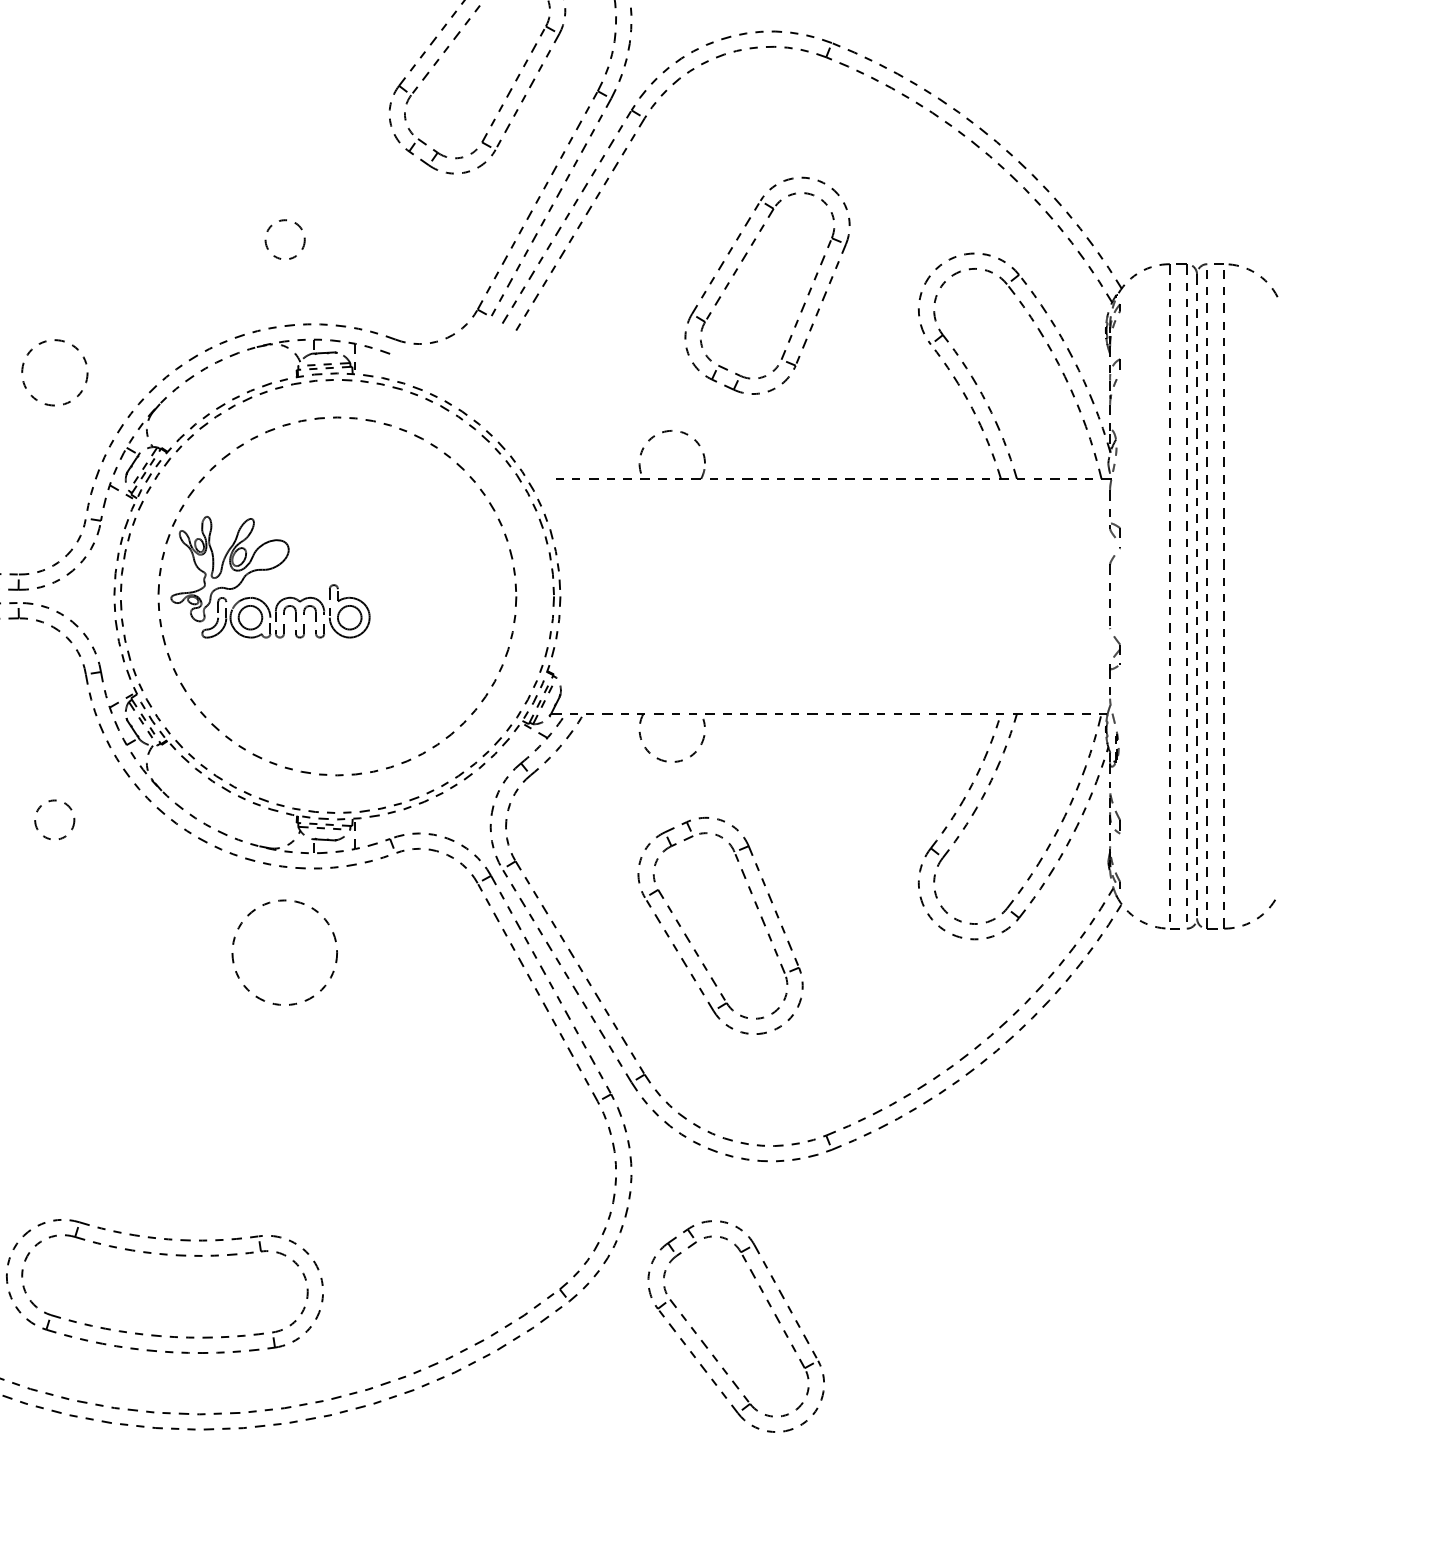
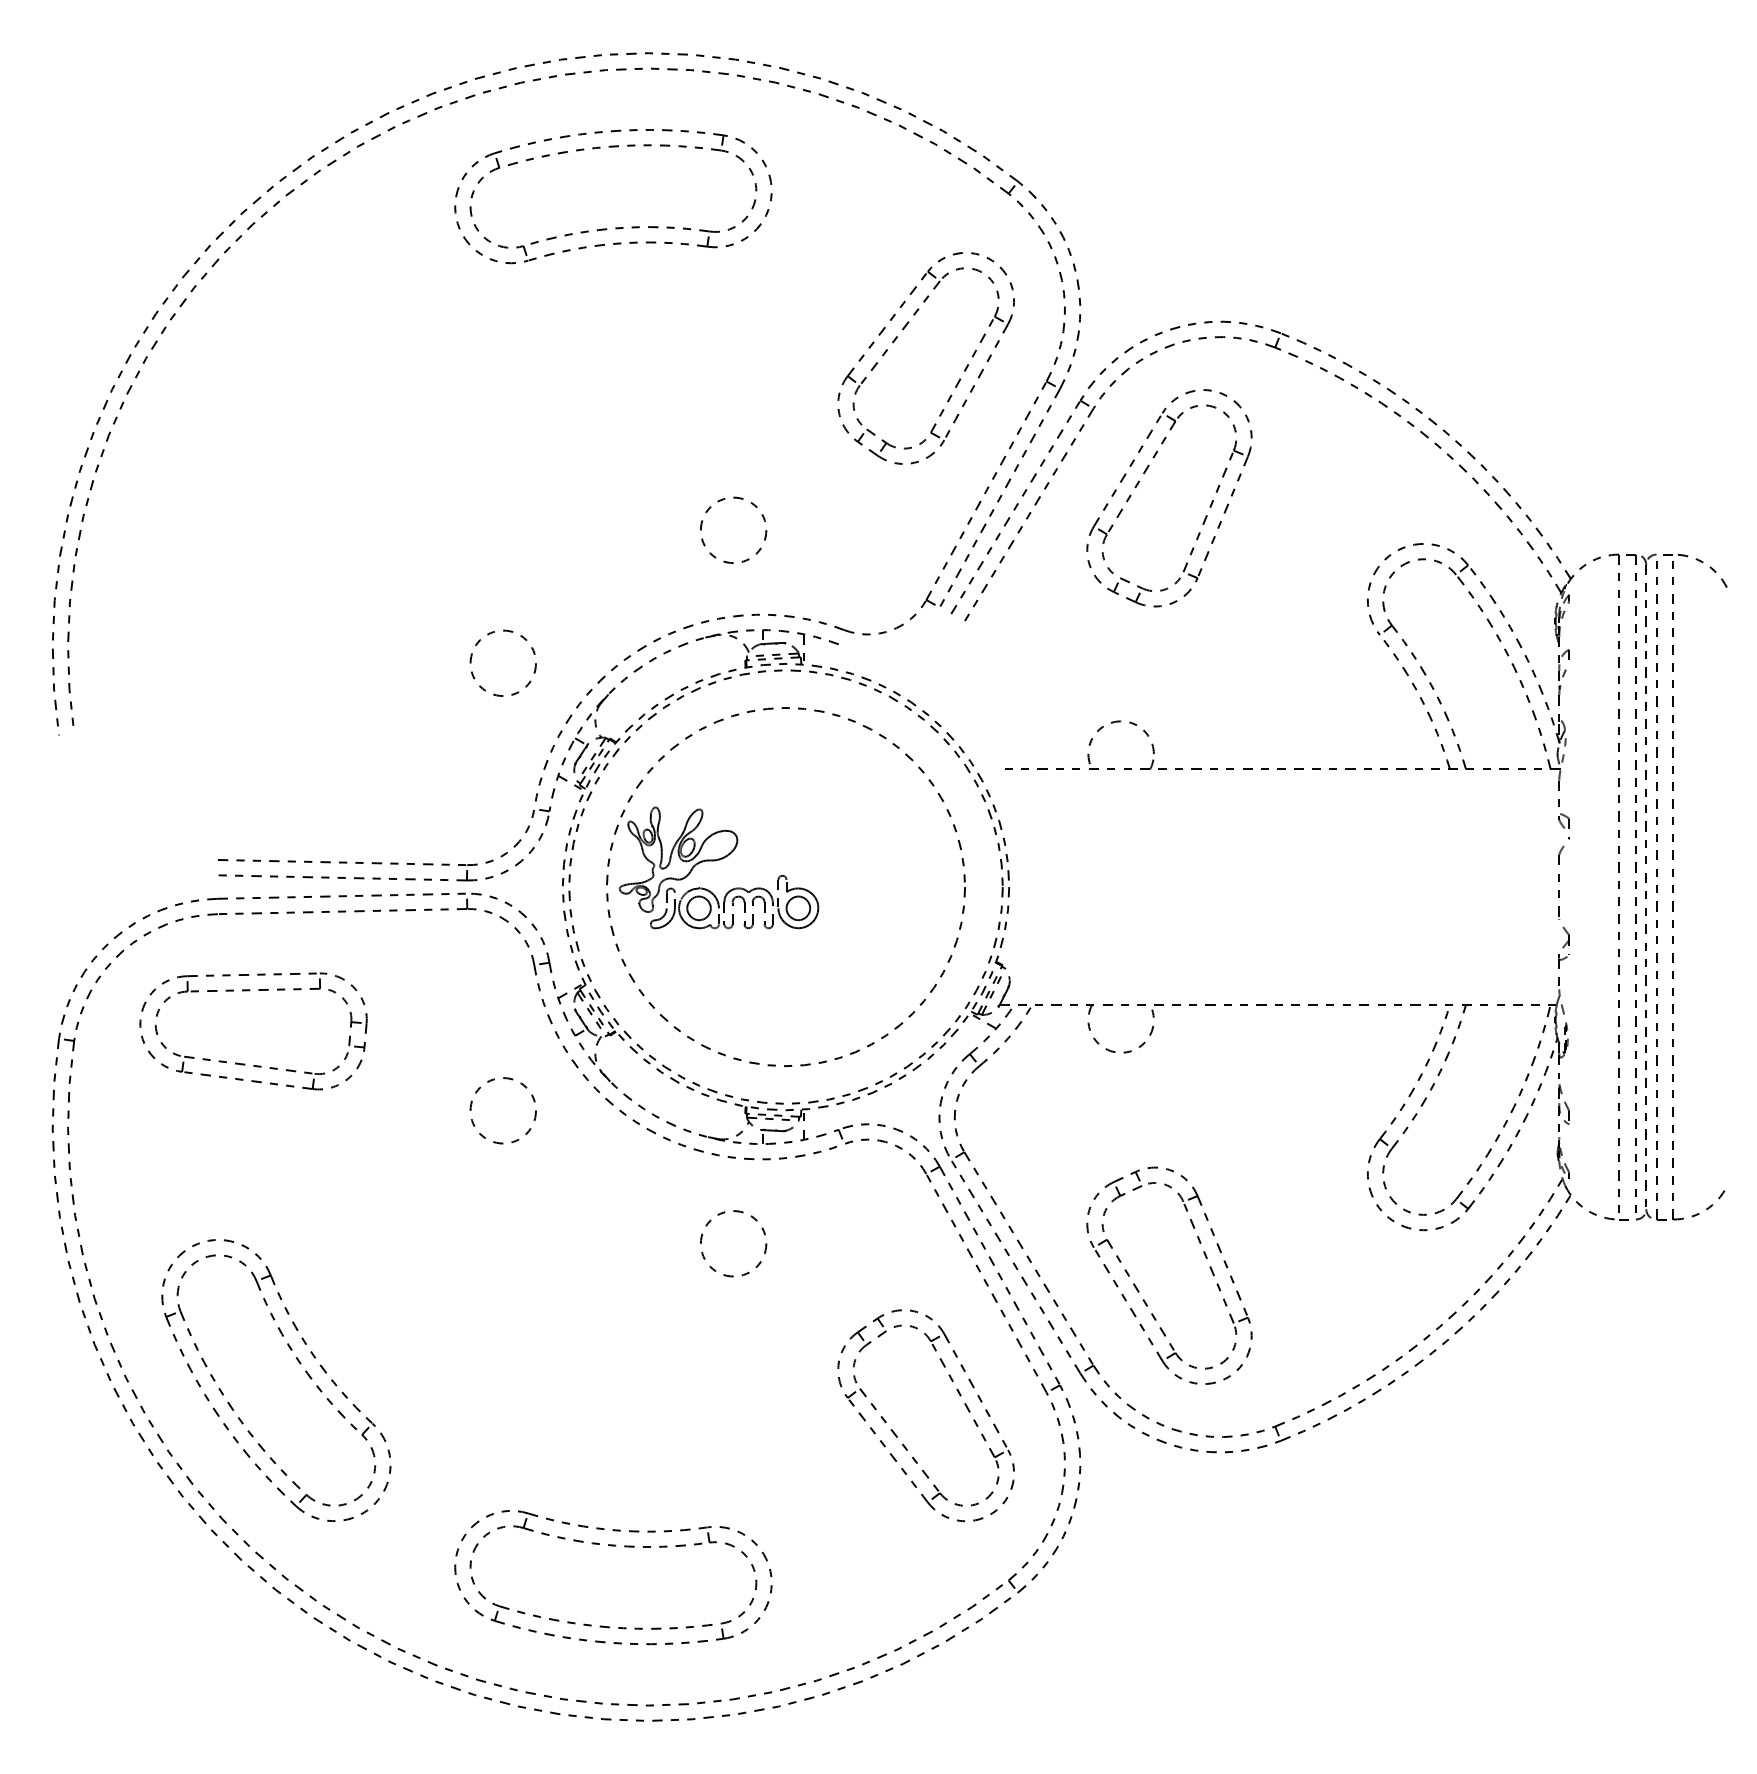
circle: (284, 239) -> (733, 529), size x1.67
part: (737, 270) -> (1139, 482), moved
circle: (54, 819) -> (502, 1110), size x1.67
part: (690, 941) -> (1139, 1291), moved
circle: (284, 952) -> (733, 1243), size x0.62
part: (707, 1346) -> (897, 1435), moved

